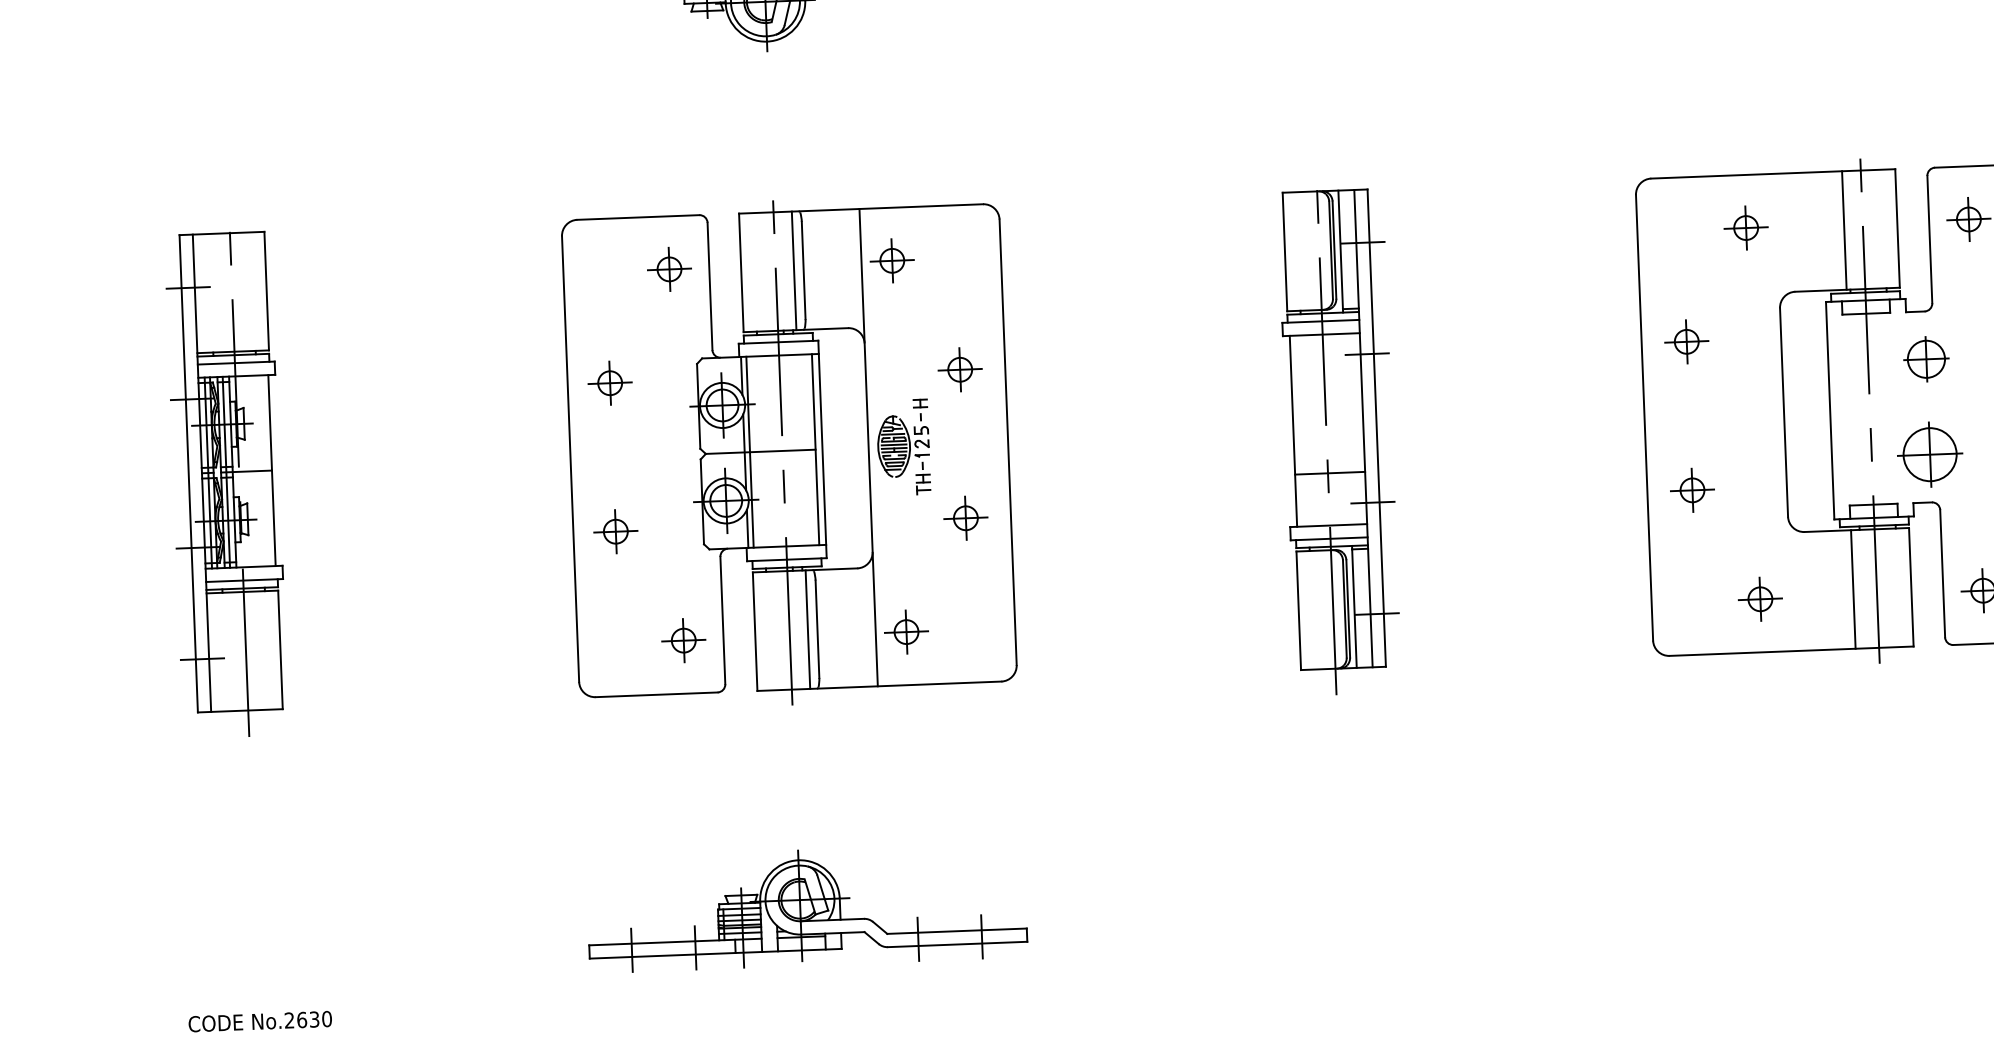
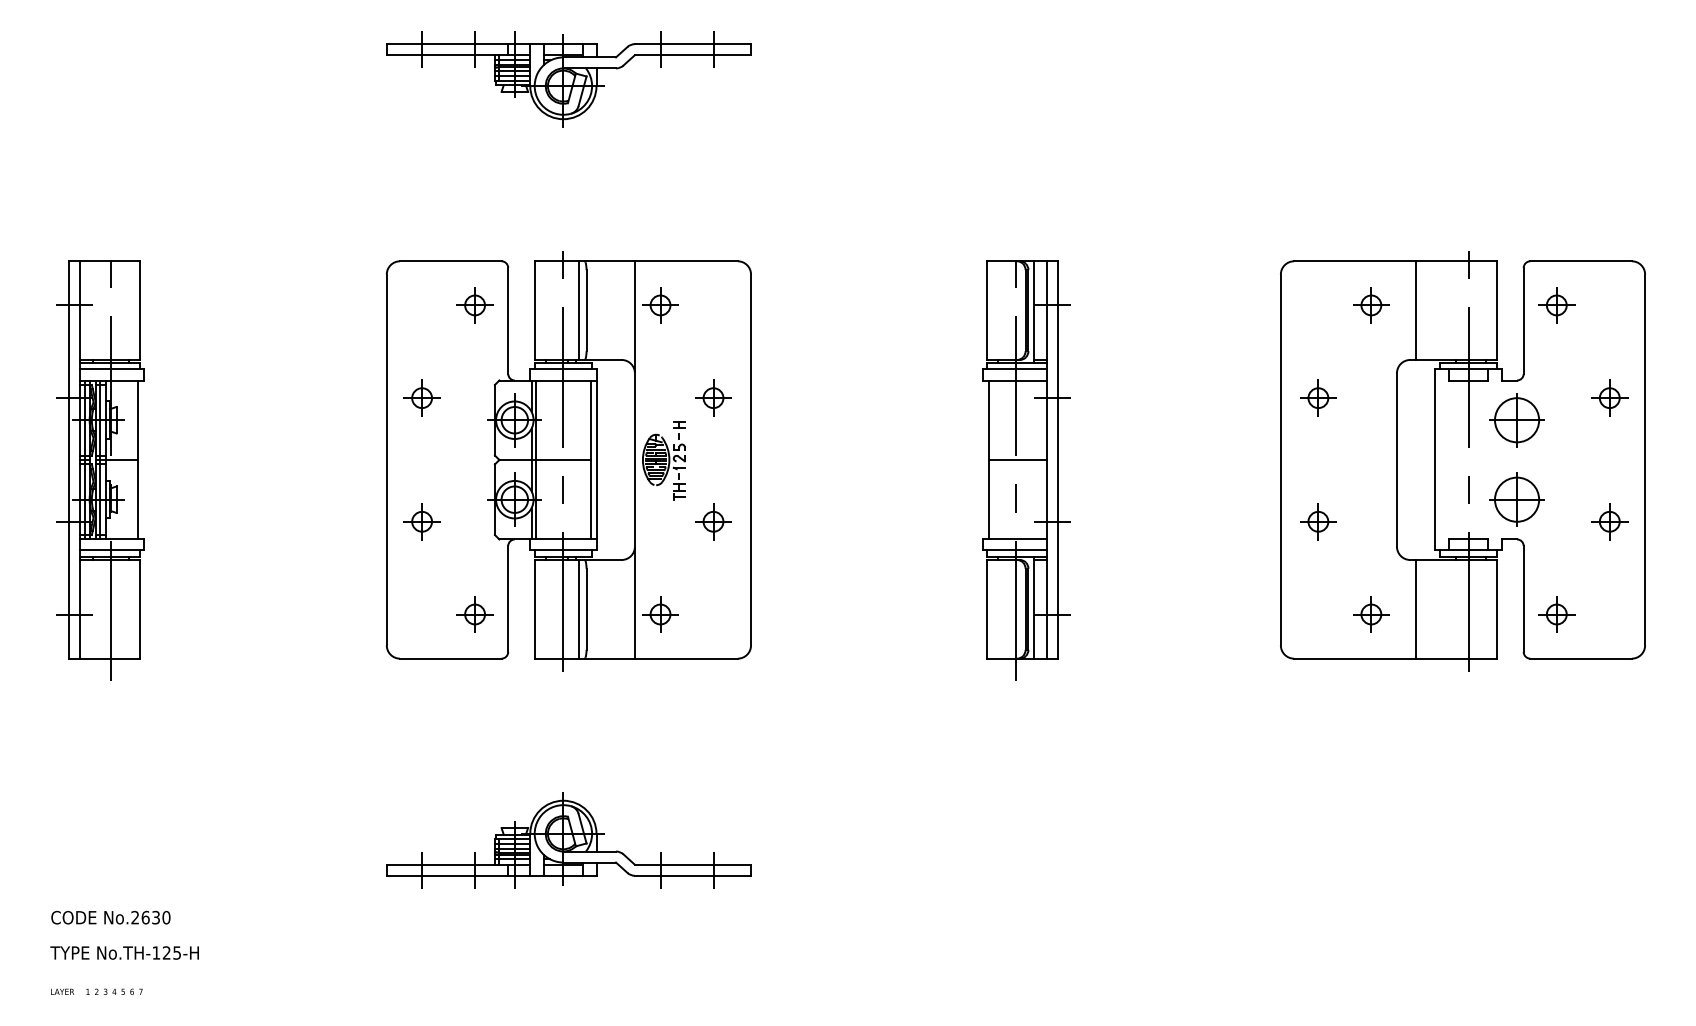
line: (1843, 230) -> (1415, 310), moved
part: (1925, 359) -> (1516, 420), size x1.43
line: (1329, 472) -> (1017, 459), moved
line: (1852, 588) -> (1415, 608), moved

